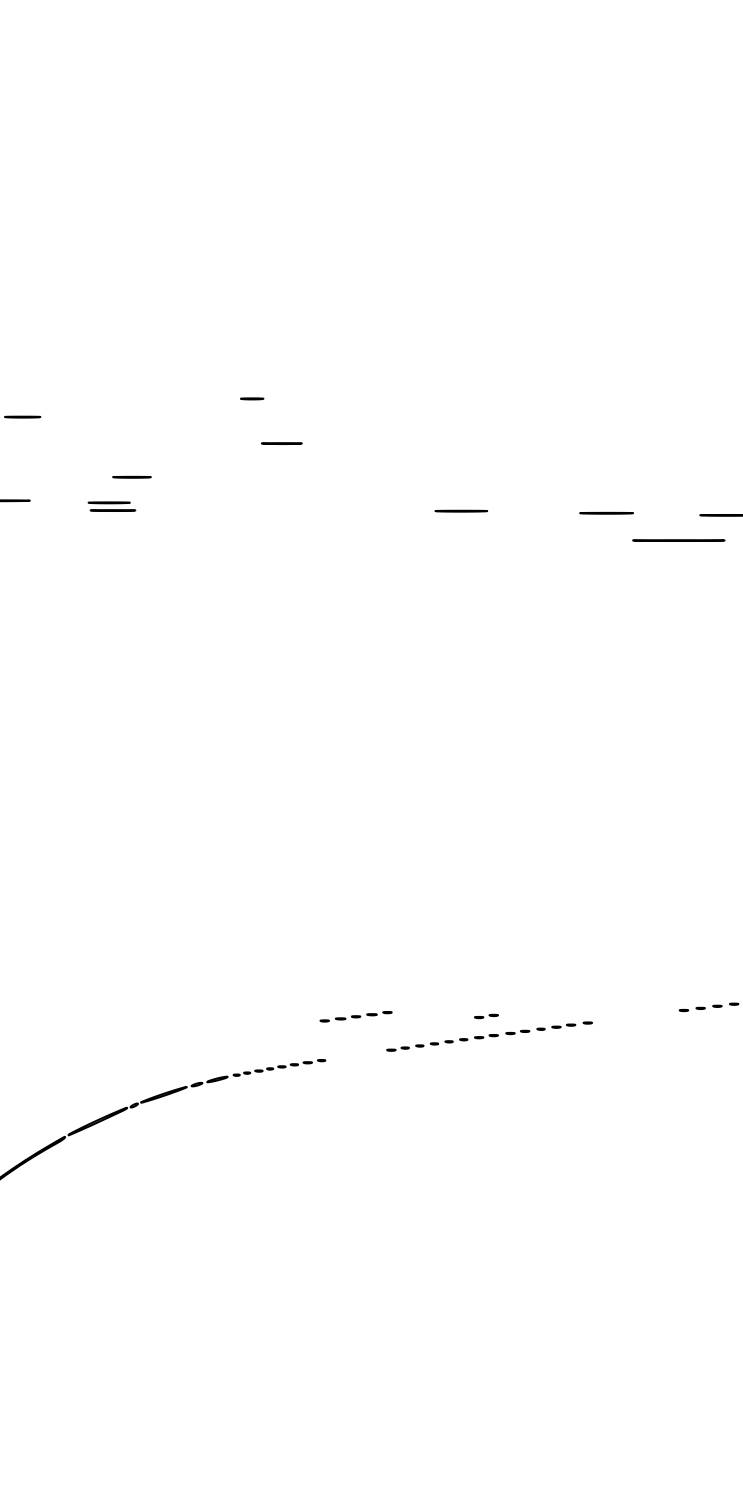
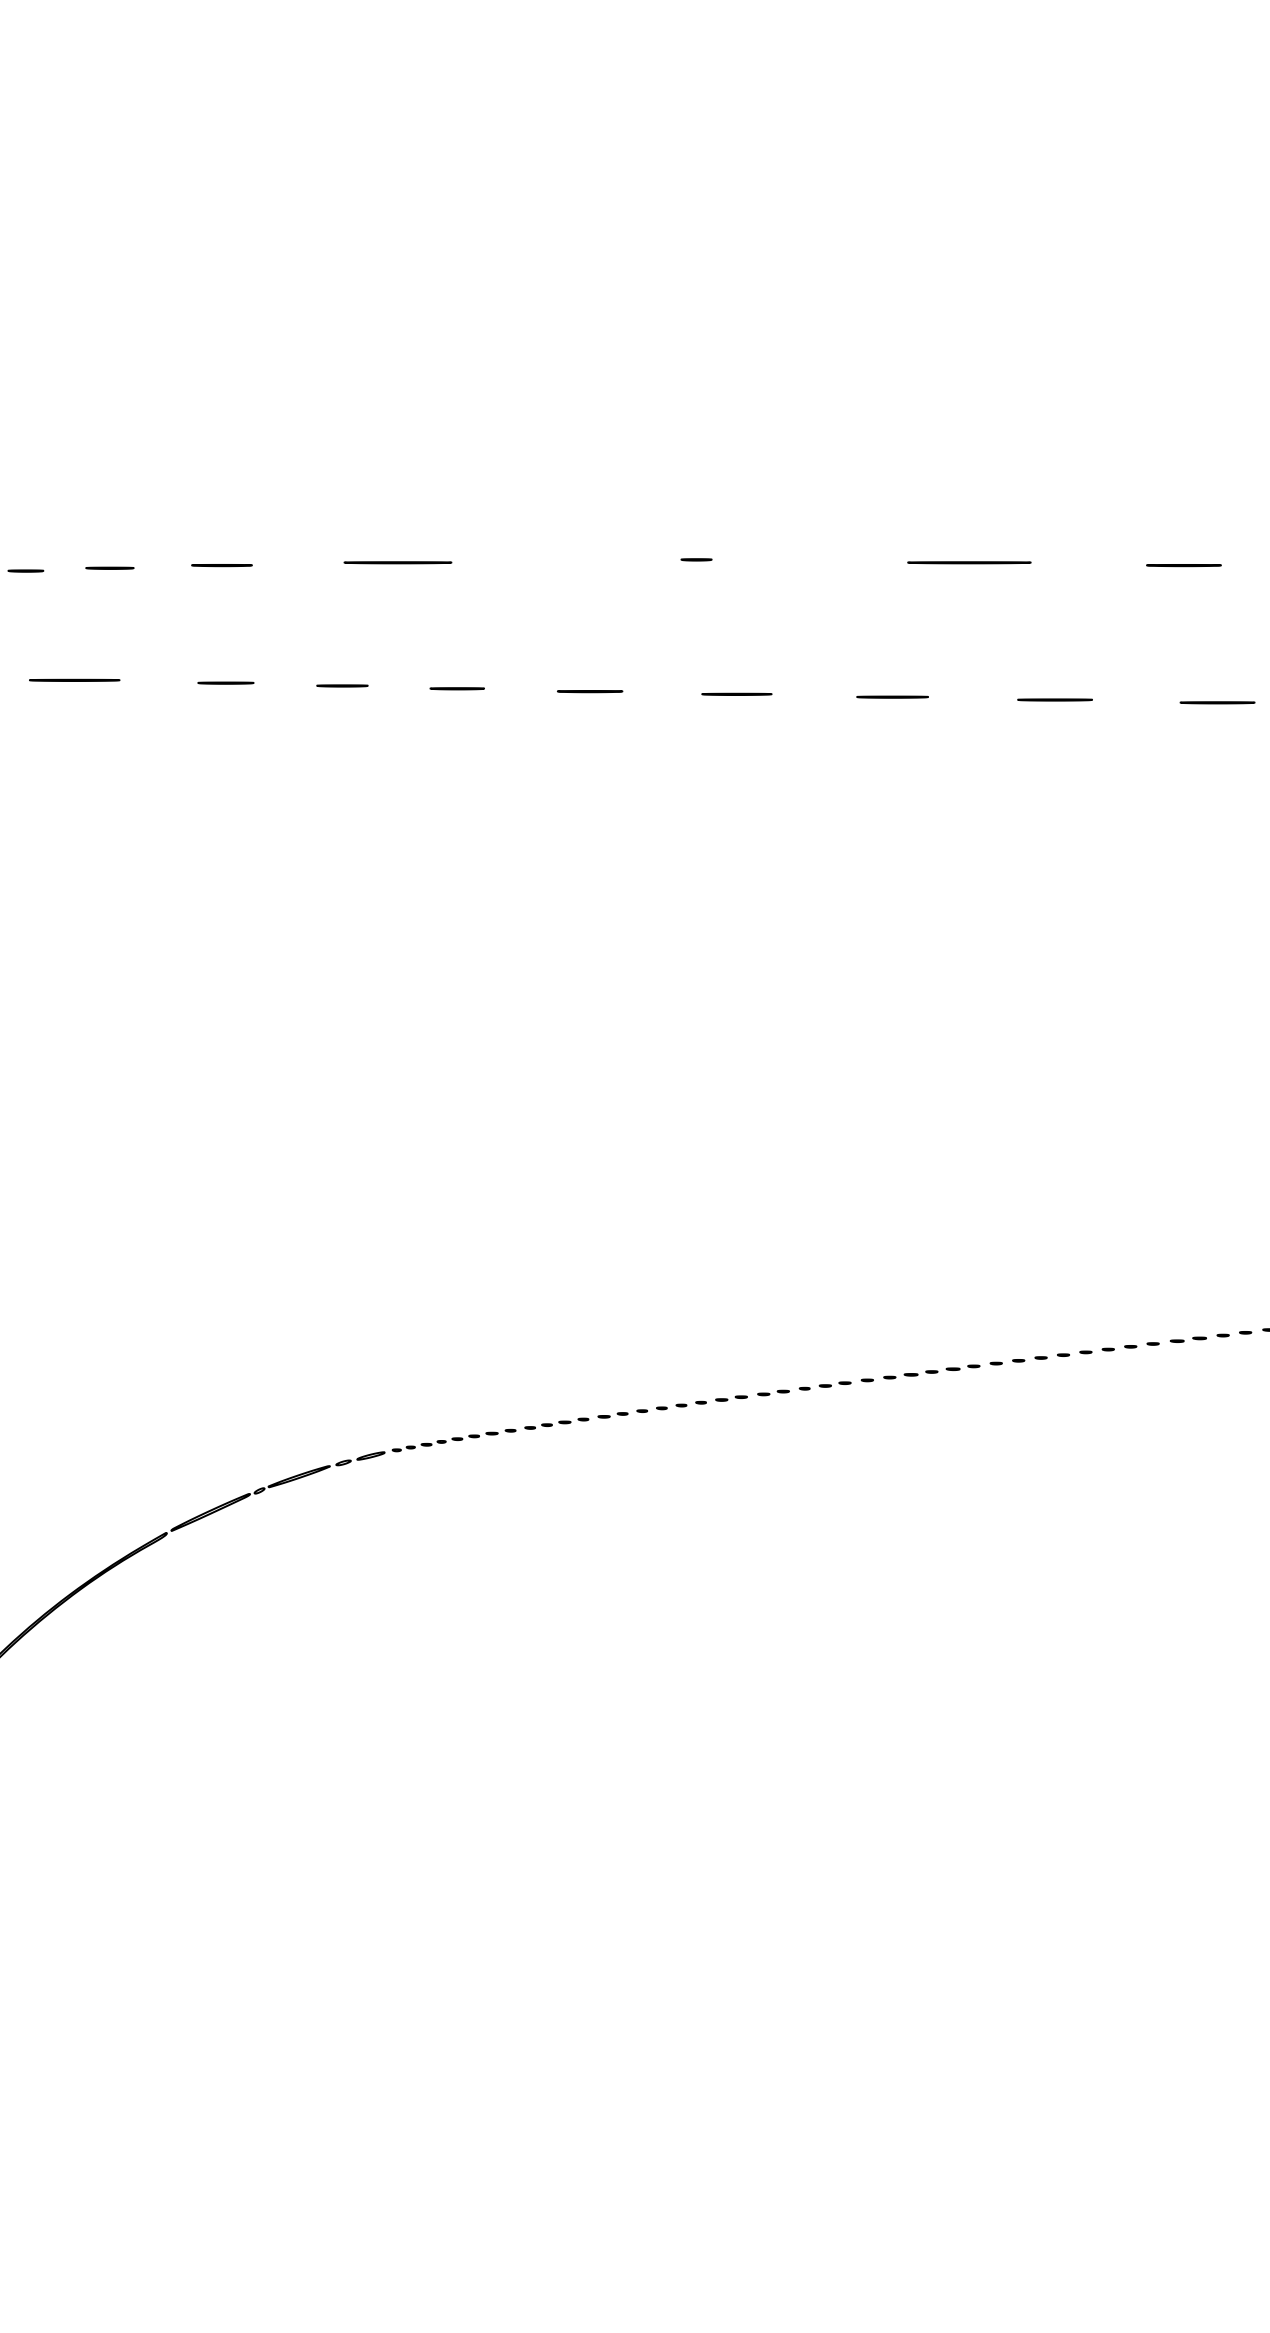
line: (252, 398) -> (696, 559), moved
line: (237, 412) -> (397, 562), added
line: (281, 443) -> (456, 688), moved
line: (132, 476) -> (342, 685), moved
line: (381, 509) -> (590, 691), added
line: (112, 510) -> (221, 565), moved
line: (461, 510) -> (736, 693), moved
line: (678, 540) -> (969, 562), moved
part: (355, 1016) -> (931, 1371), moved
part: (486, 1016) -> (731, 1371), removed
part: (355, 1055) -> (556, 1423), added

